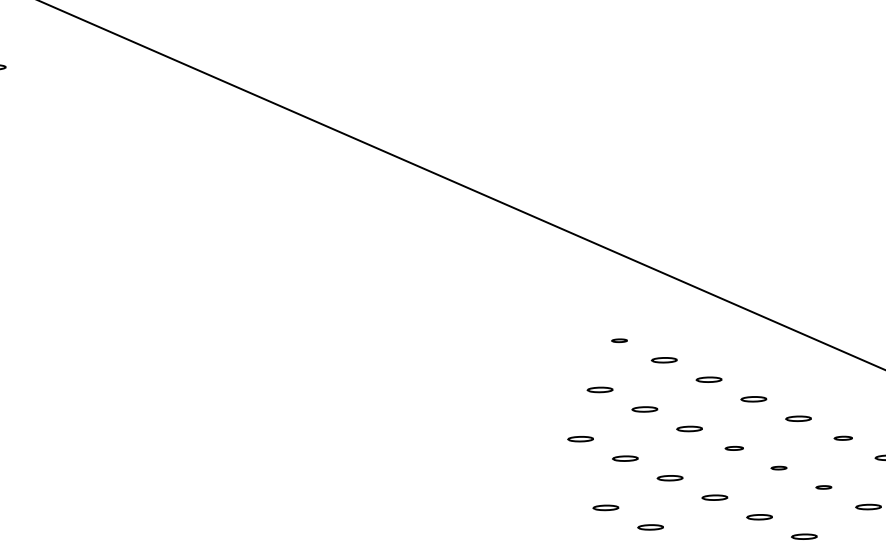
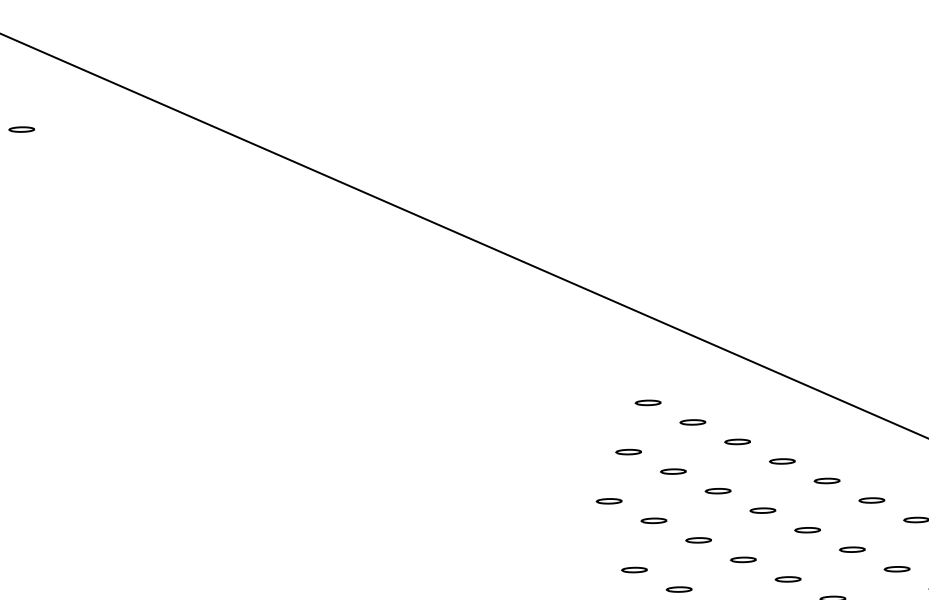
part: (618, 340) -> (647, 402), size x1.67
part: (842, 438) -> (871, 500), size x1.43
part: (733, 448) -> (762, 510), size x1.43
part: (778, 468) -> (807, 530), size x1.67
part: (823, 487) -> (852, 549), size x1.67

